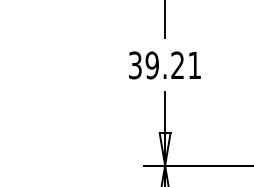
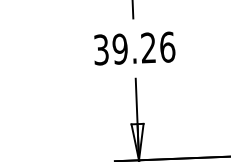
text: (194, 65) -> (167, 47), 39.21 -> 39.26

